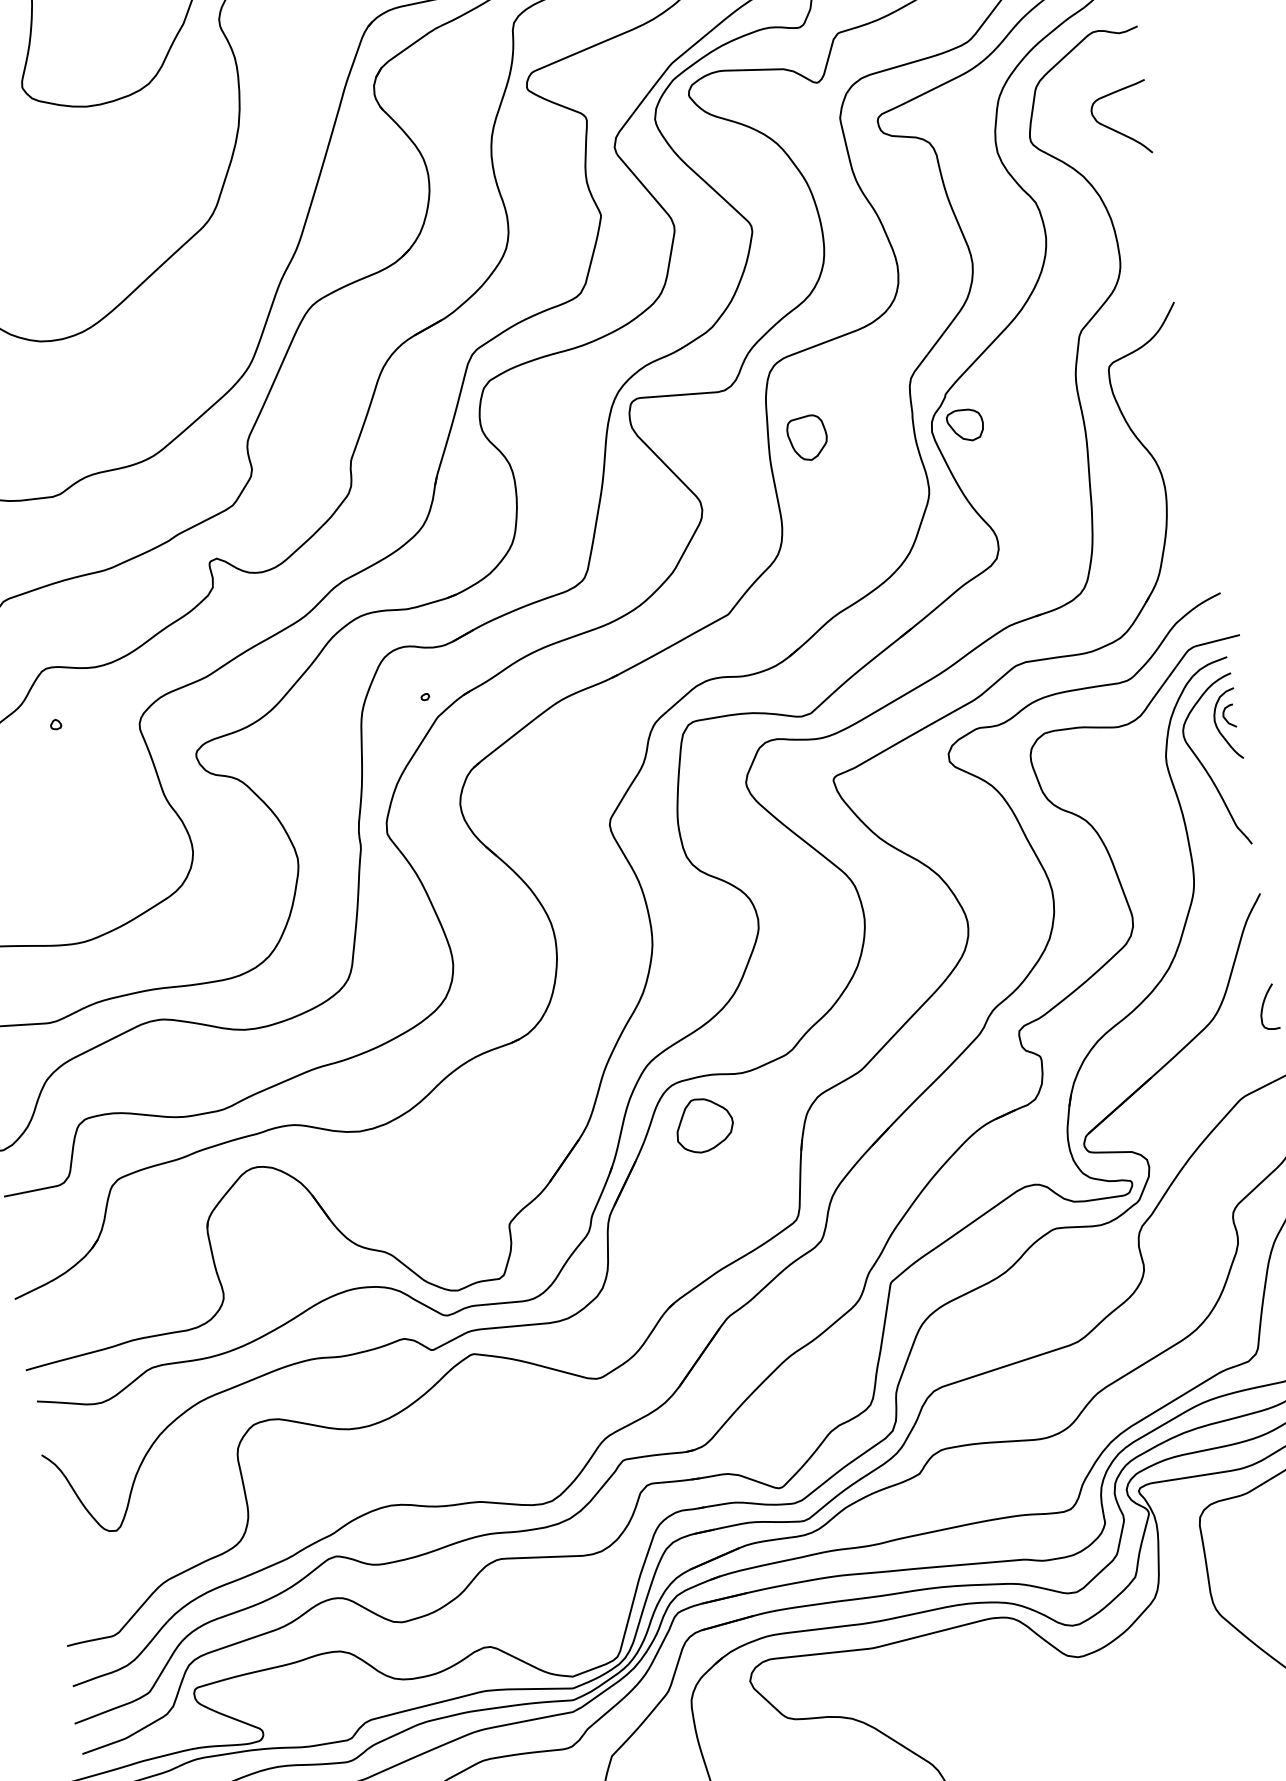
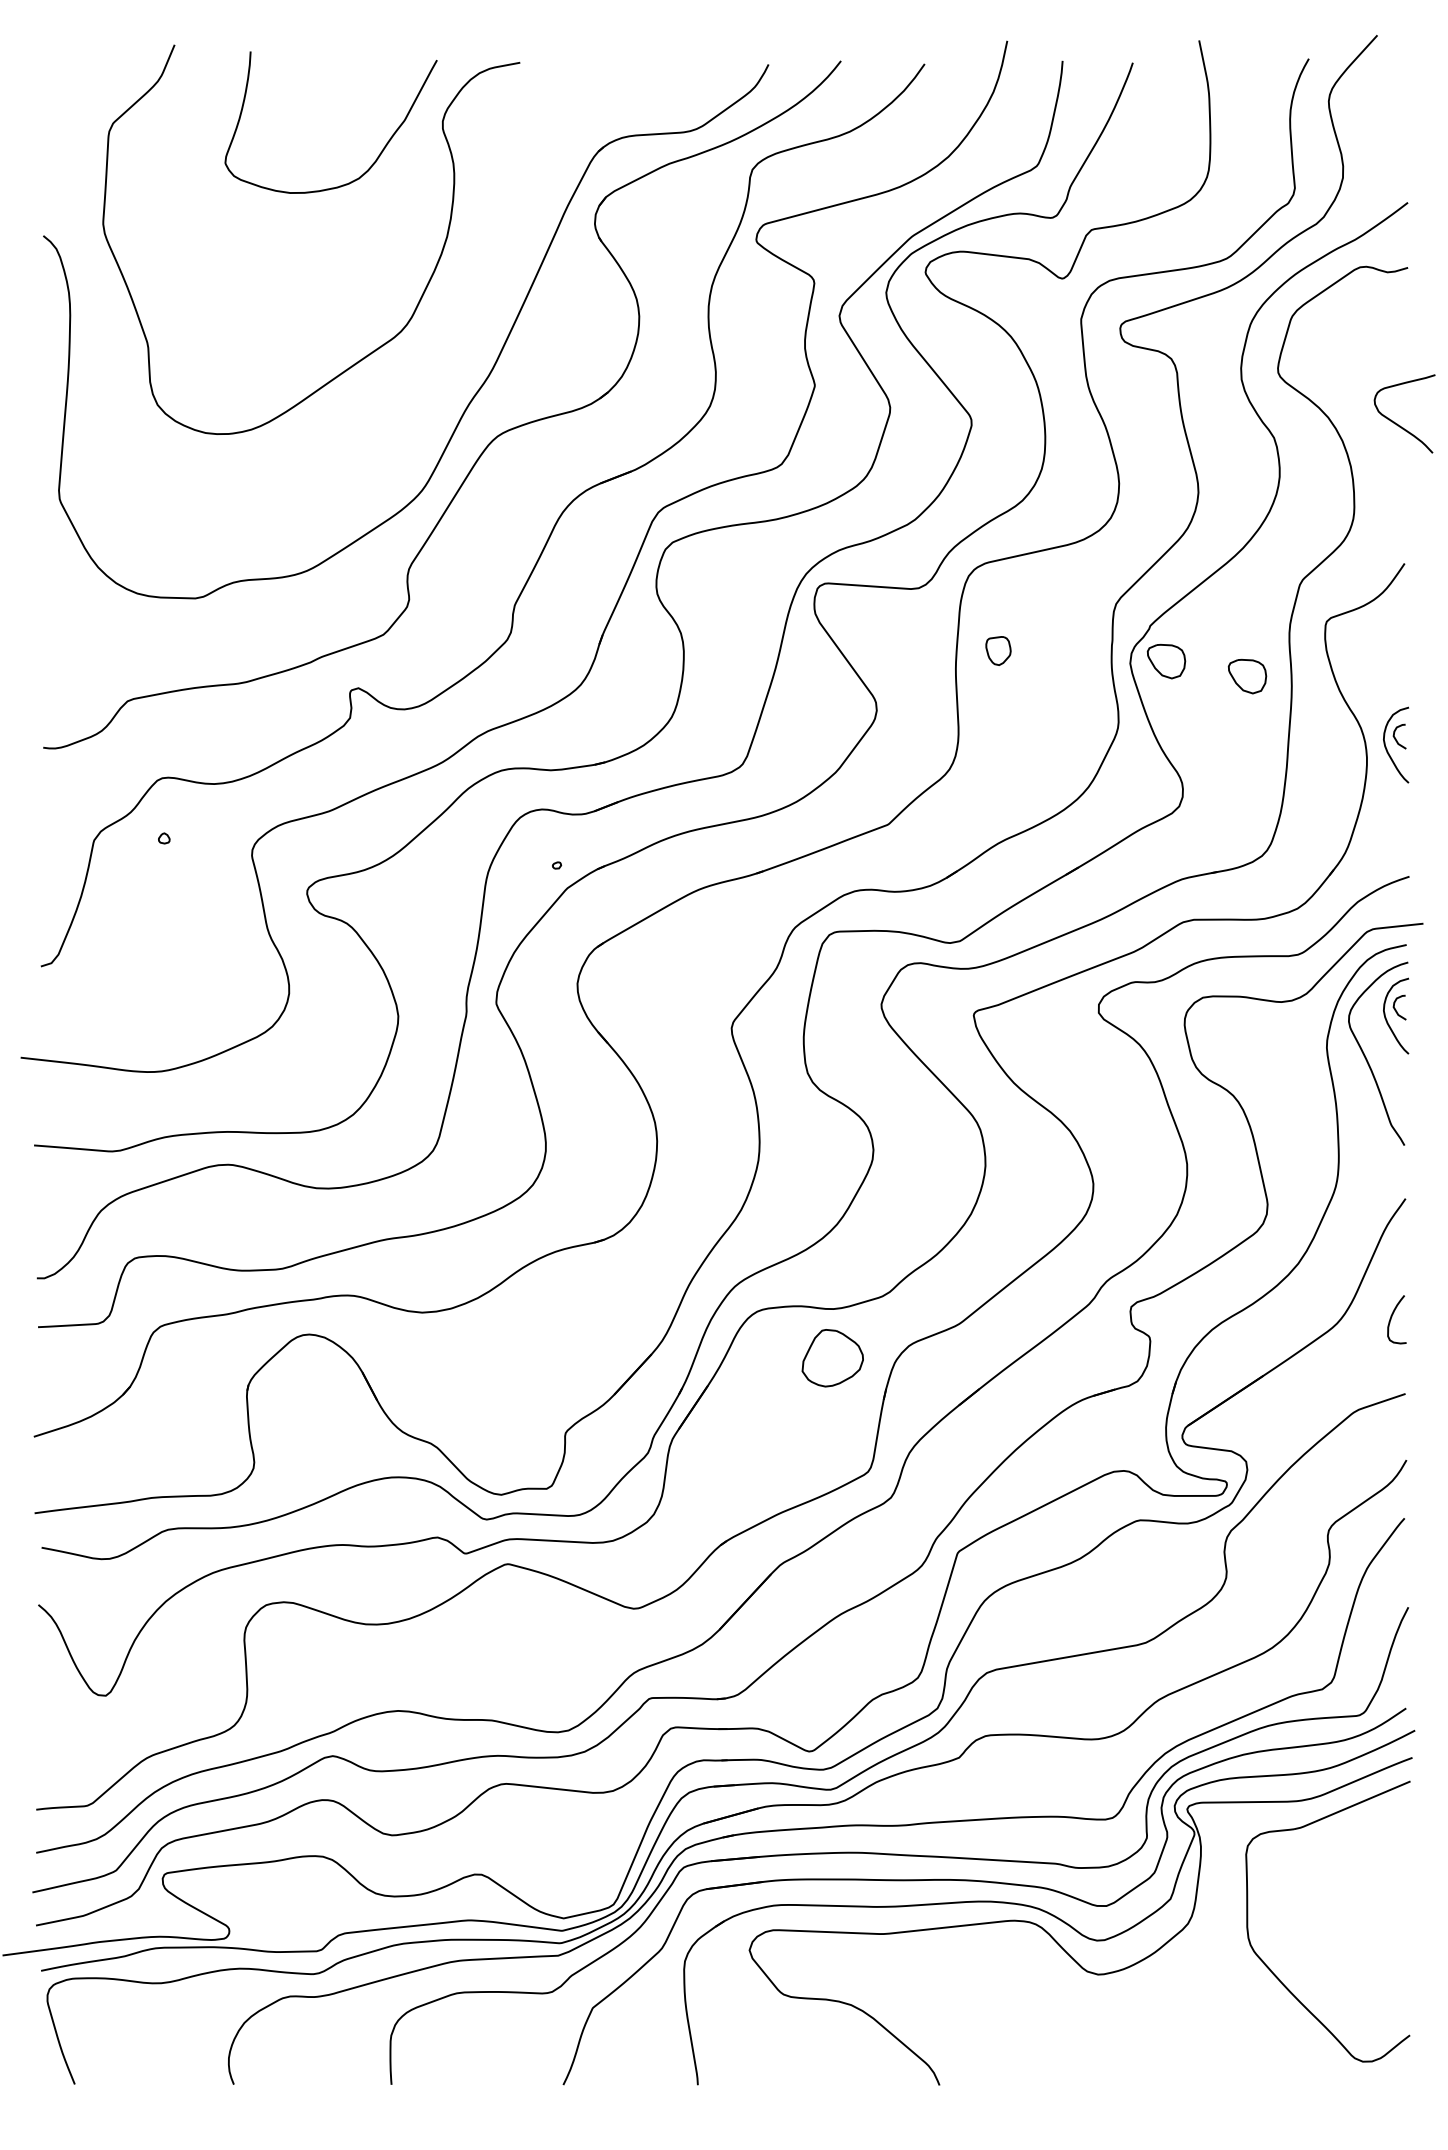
curve: (1115, 129) -> (1397, 423), moved
part: (1042, 428) -> (1247, 676), added
part: (807, 437) -> (998, 650), size x0.6
part: (1190, 471) -> (1396, 744), added
part: (704, 1125) -> (832, 1358), moved

